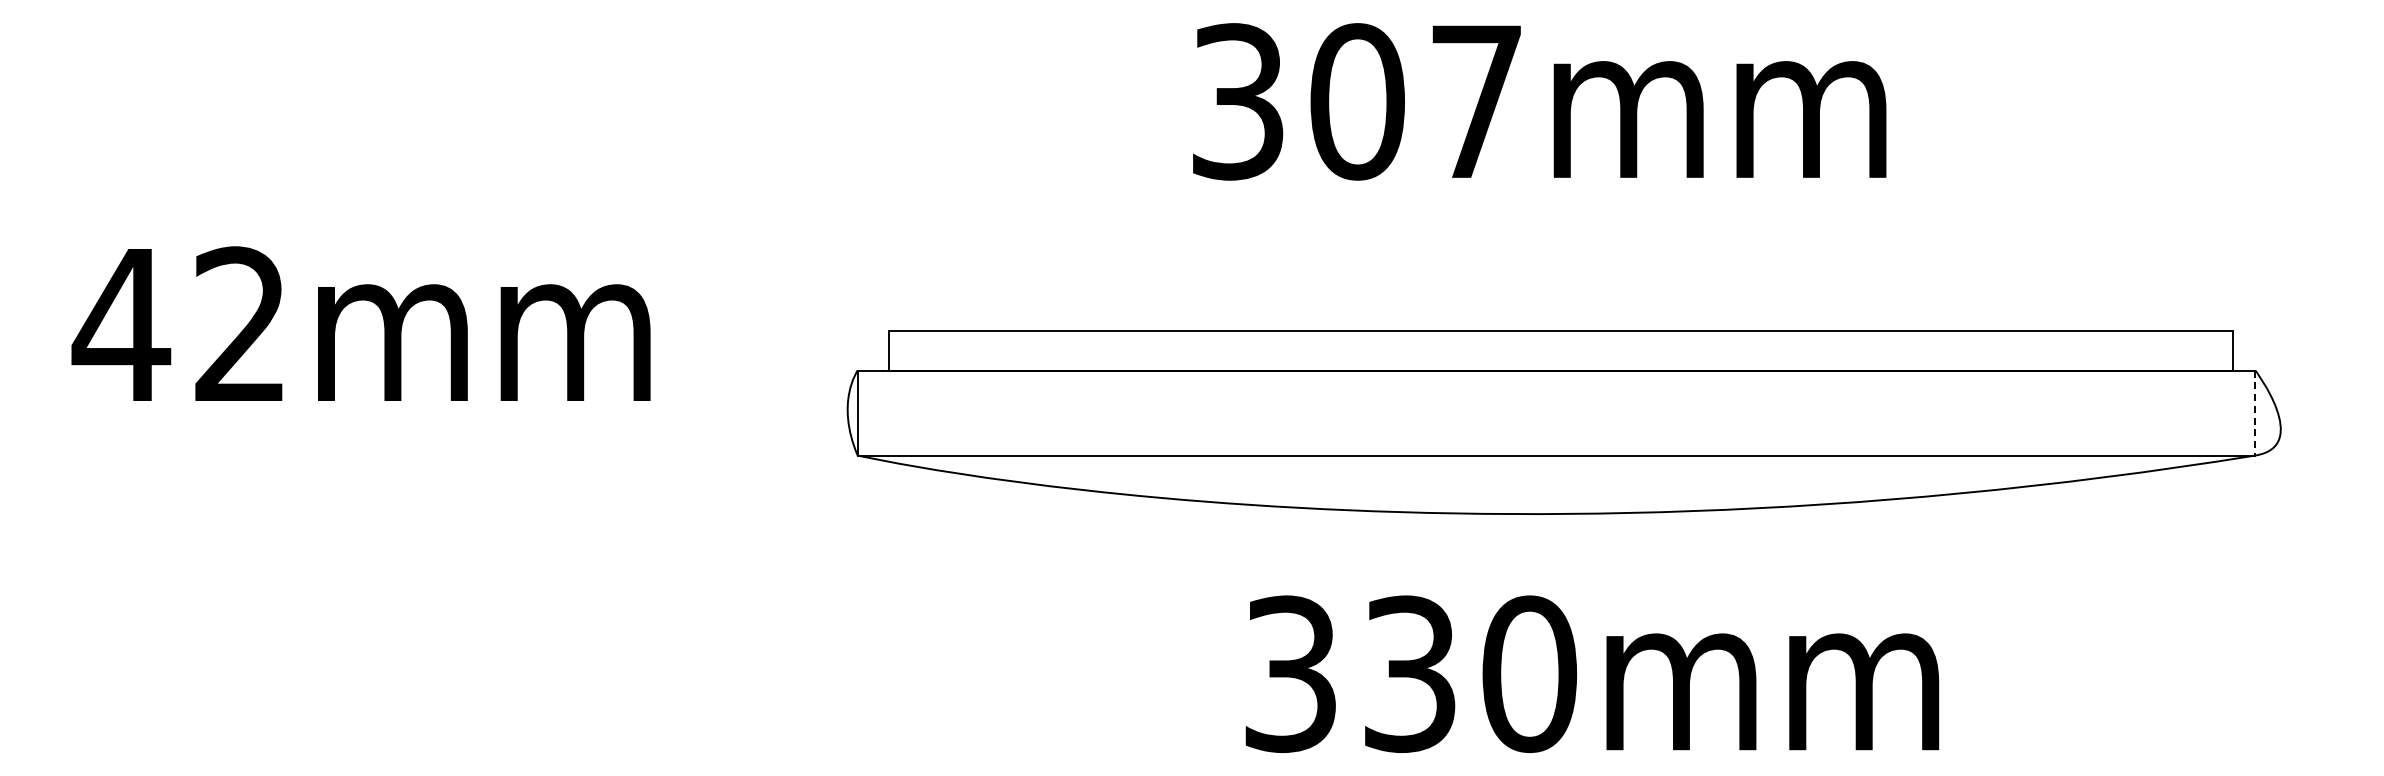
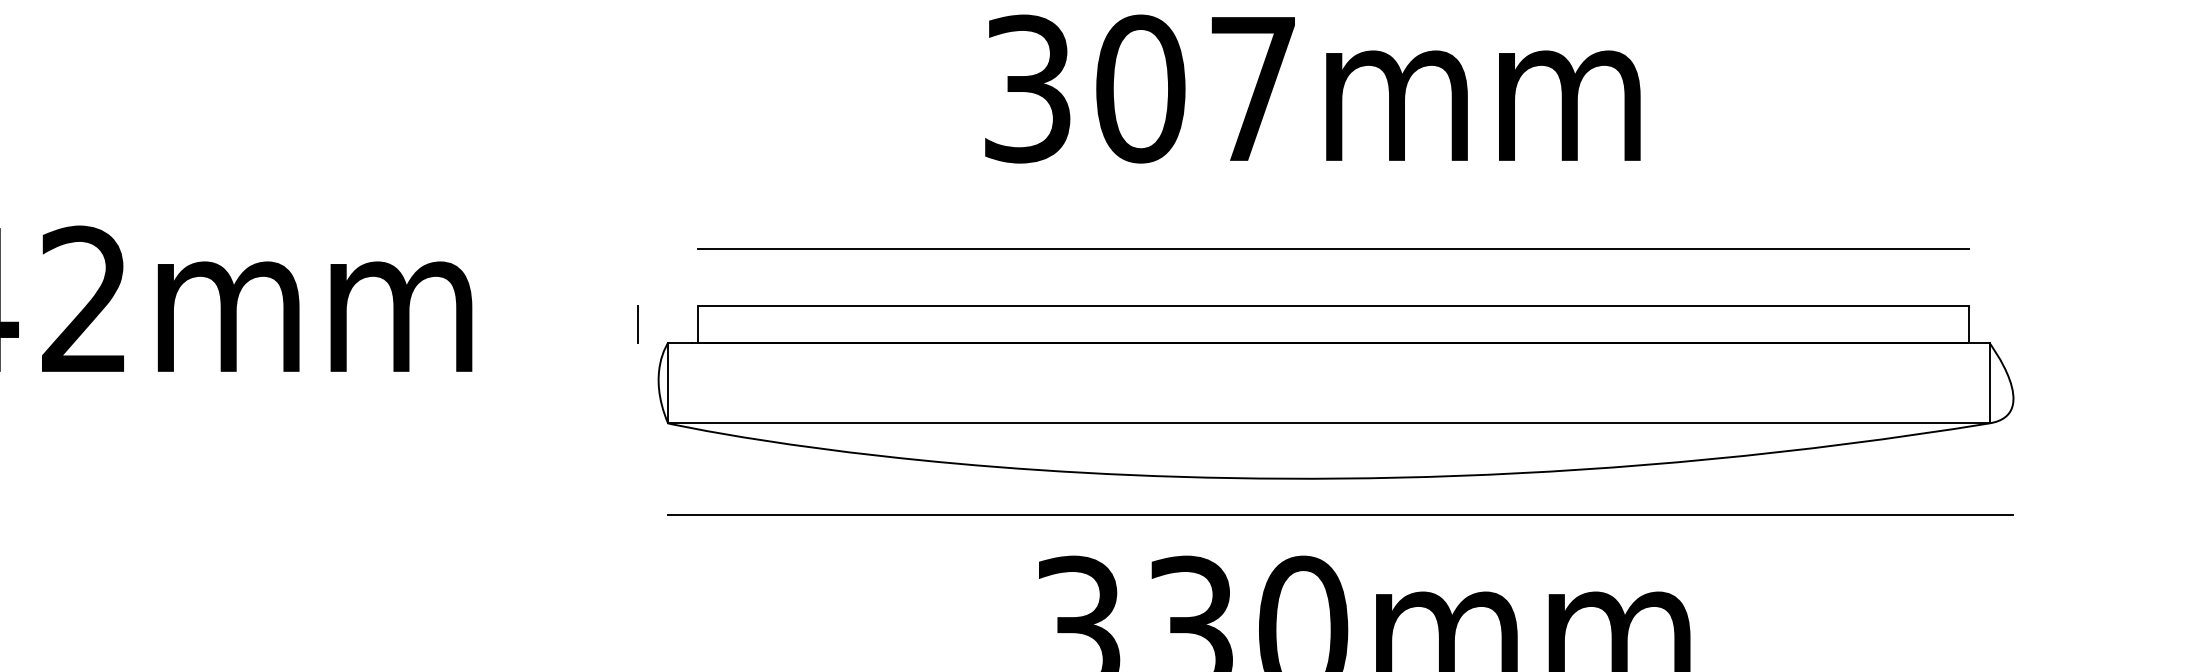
line: (1561, 270) -> (1333, 248), added
line: (825, 350) -> (637, 324), added
line: (2255, 413) -> (1989, 383), dashed -> solid
line: (1568, 551) -> (1340, 514), added

